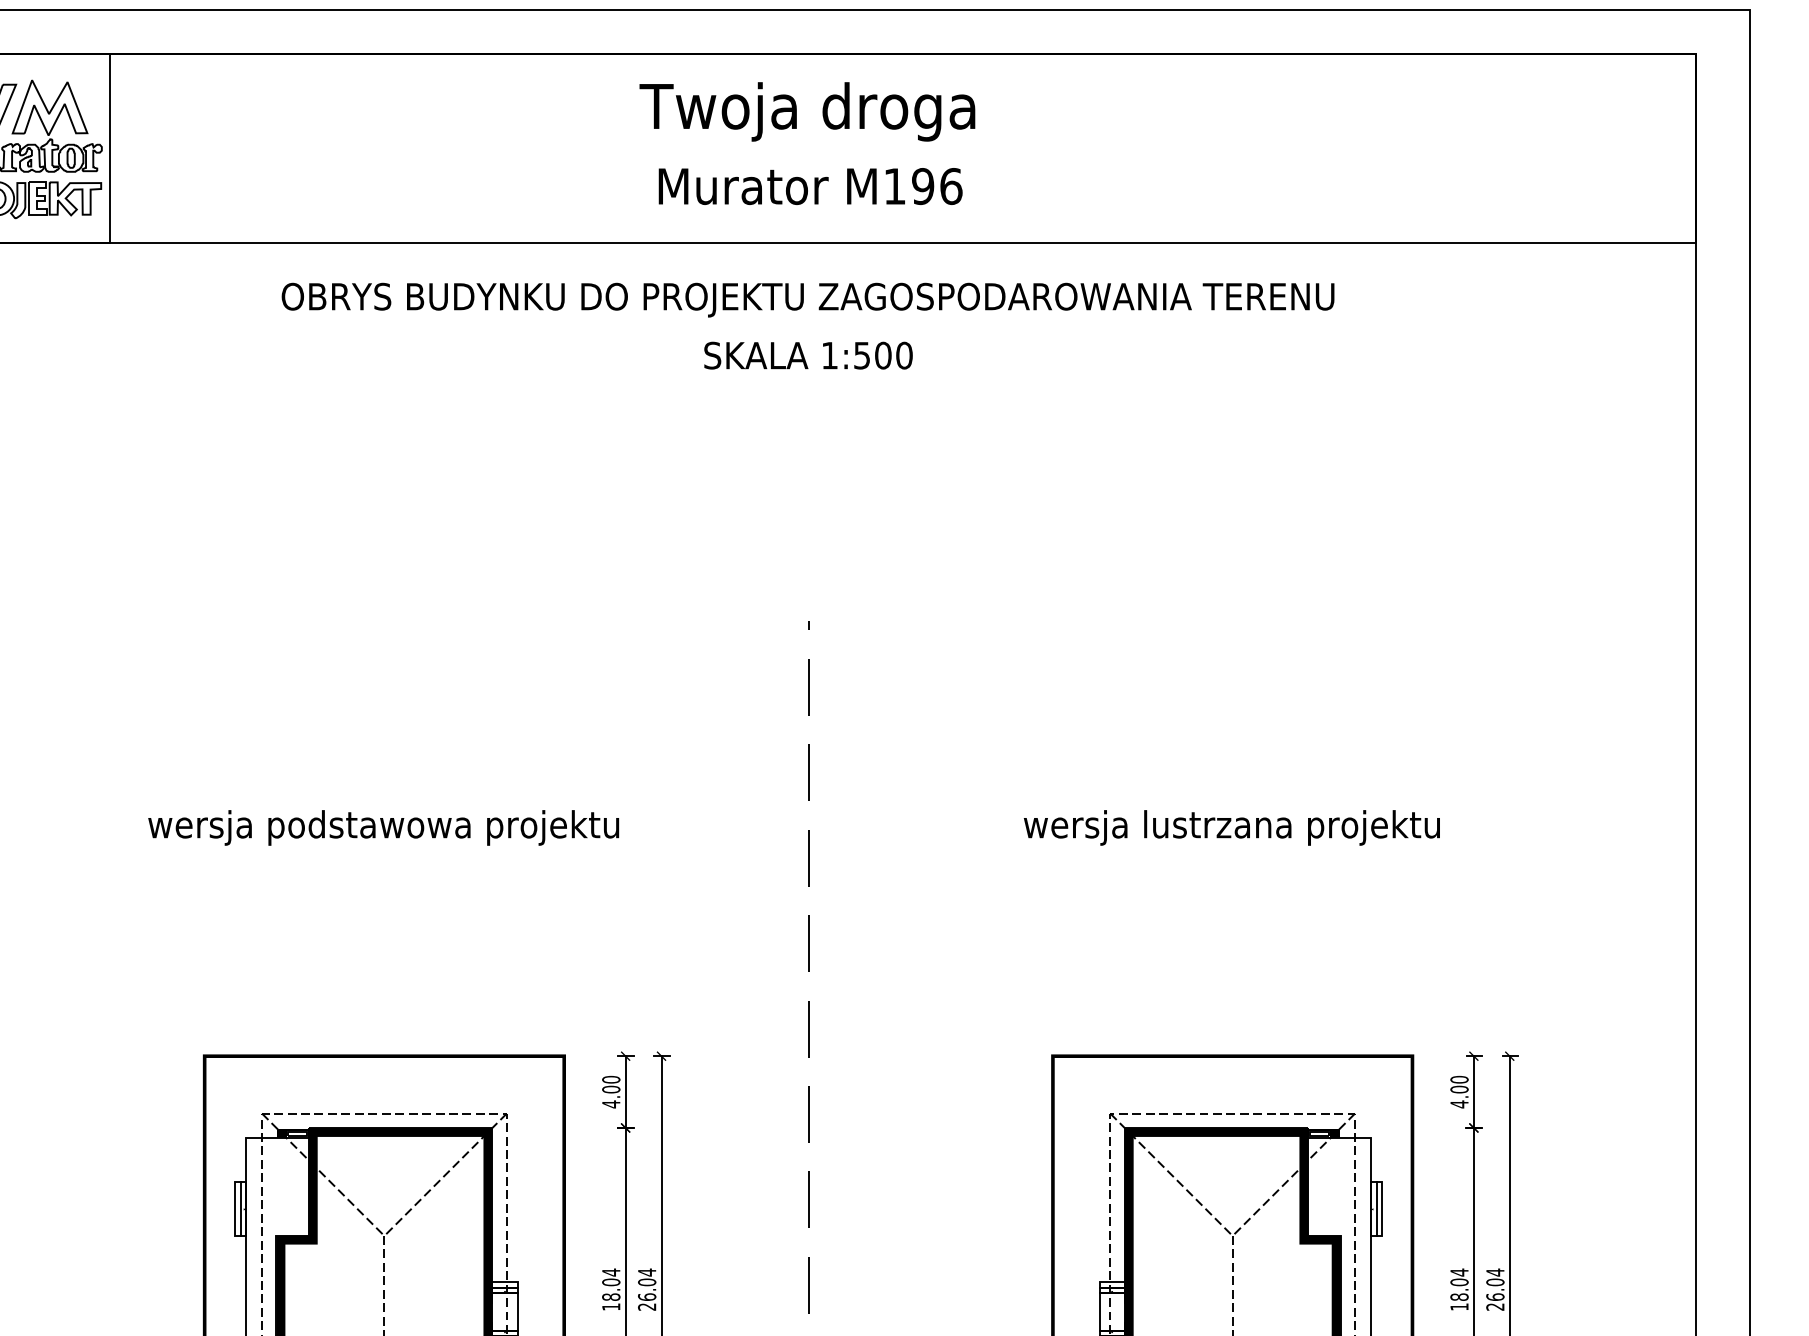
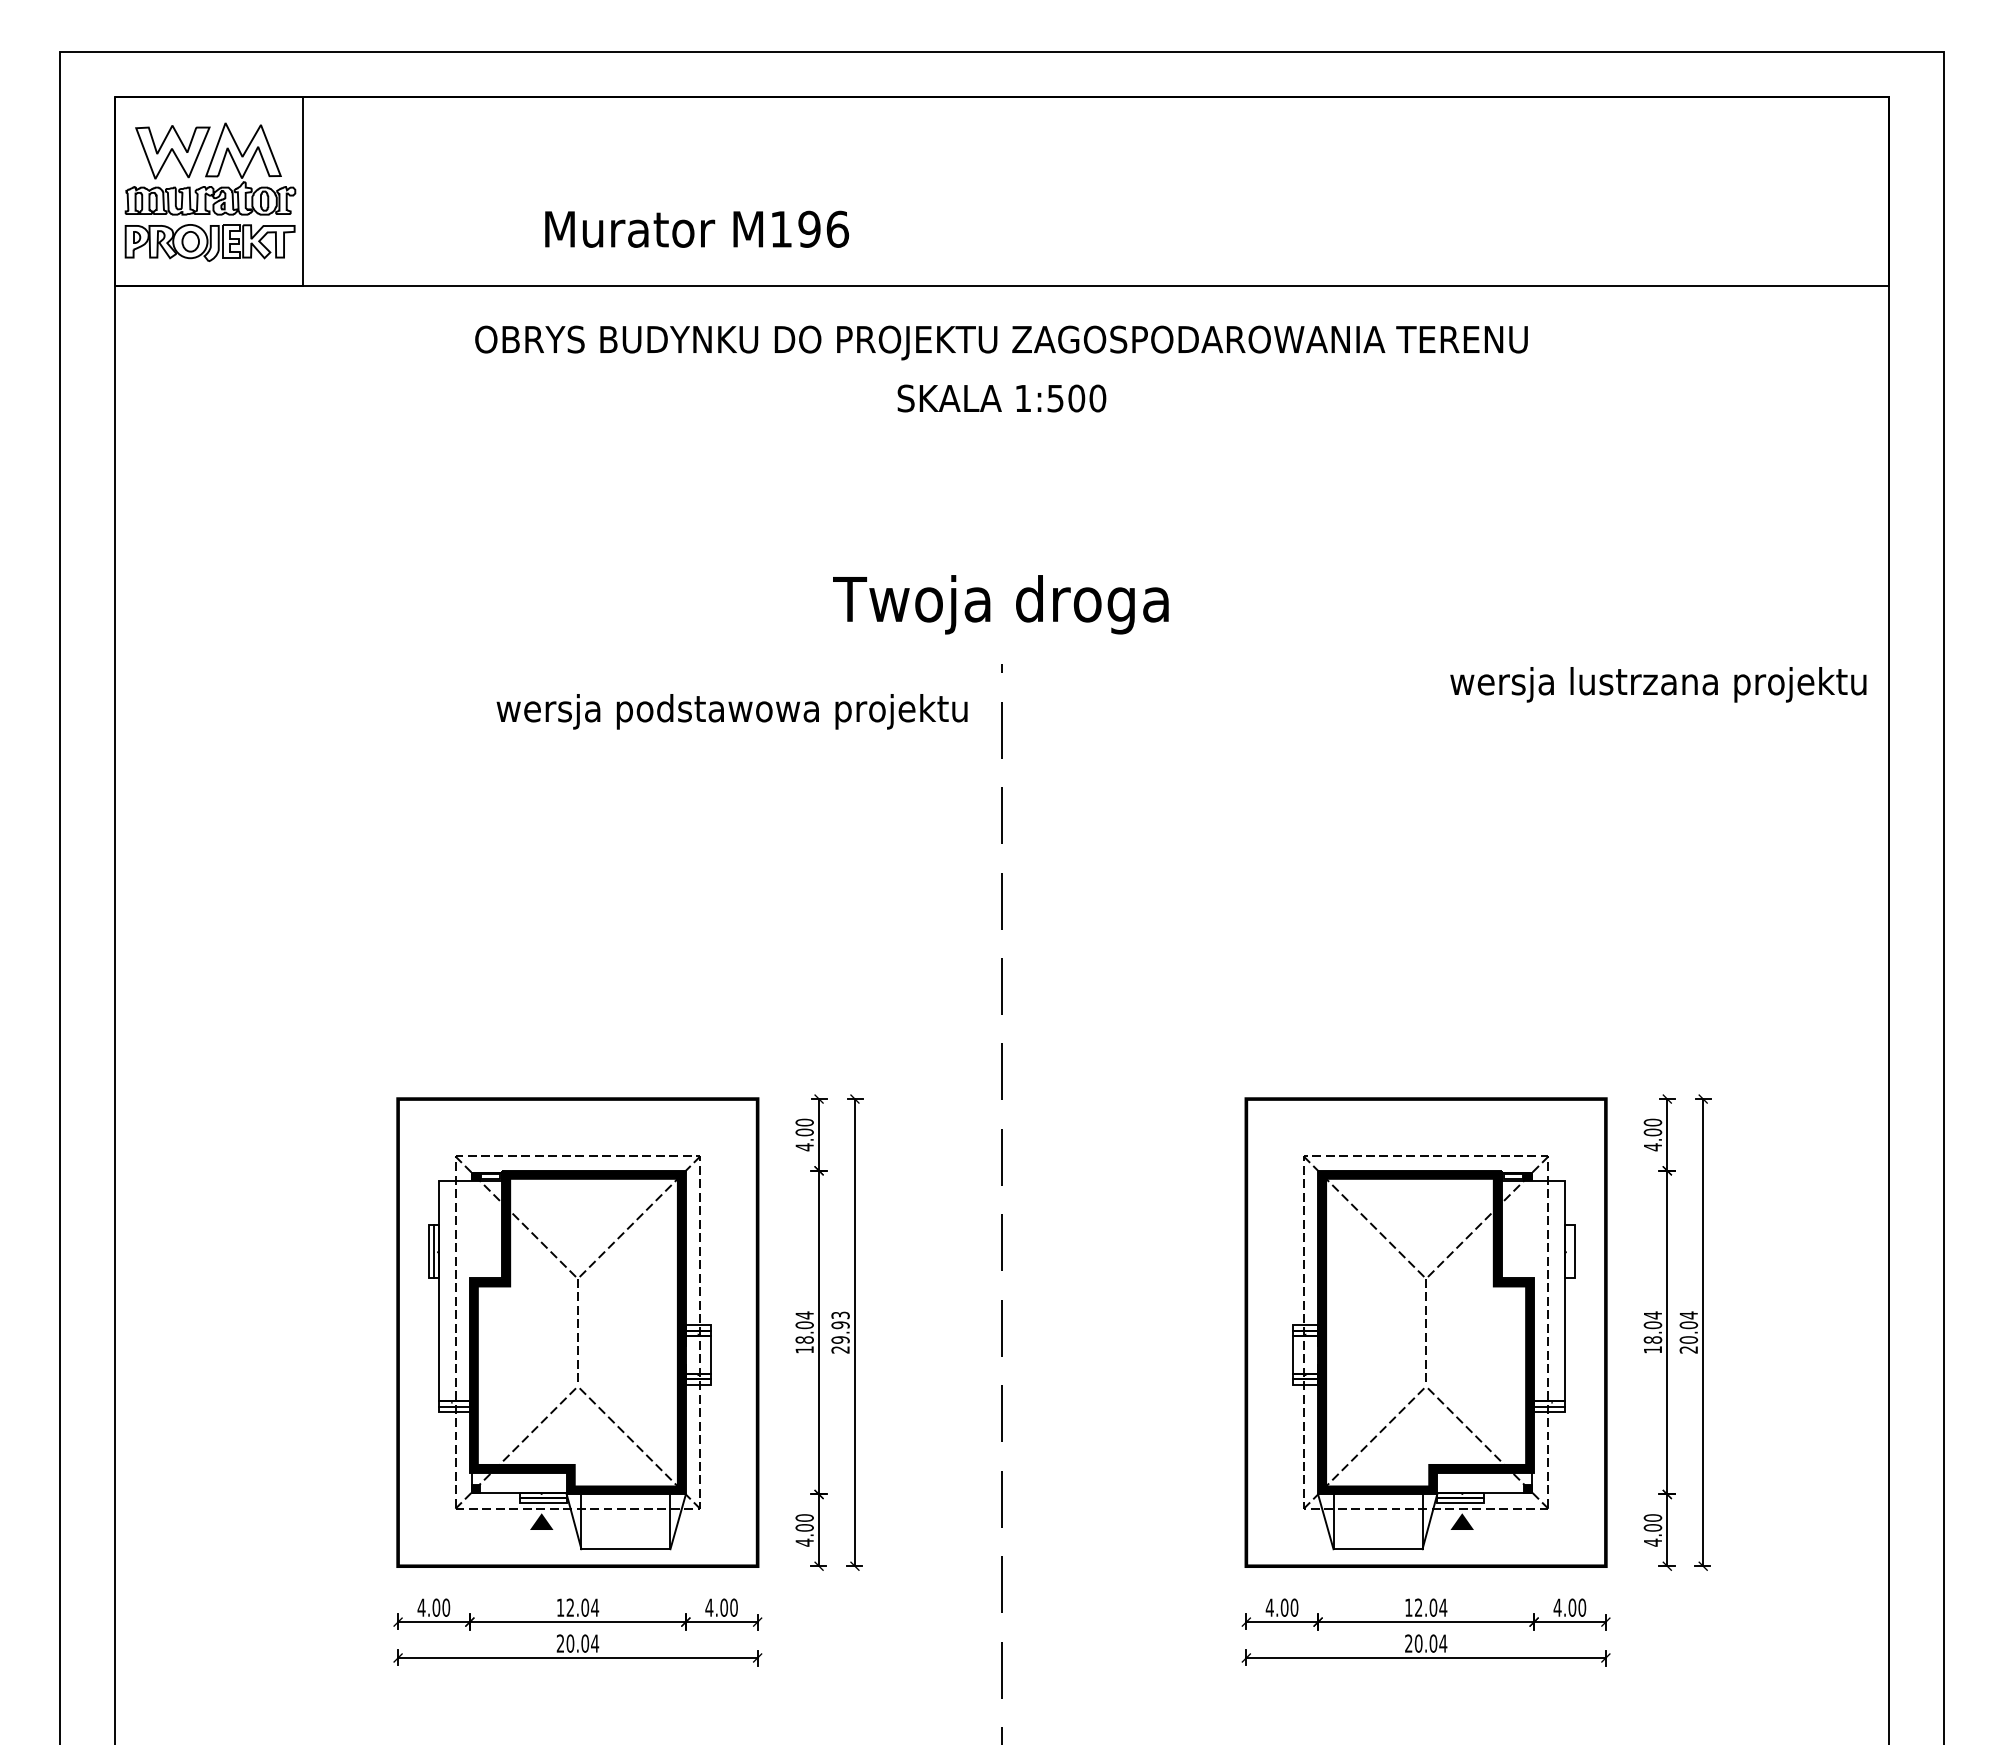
text: (807, 111) -> (1000, 604), moved
text: (811, 185) -> (697, 228), moved
text: (383, 827) -> (731, 711), moved
text: (1232, 827) -> (1658, 684), moved
line: (1377, 1208) -> (1570, 1251), removed
text: (647, 1284) -> (840, 1327), 26.04 -> 29.93
text: (1495, 1296) -> (1688, 1339), 26.04 -> 20.04

